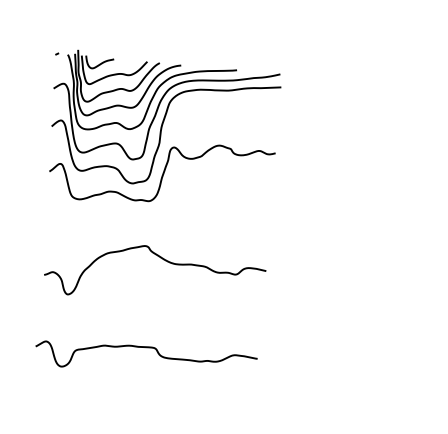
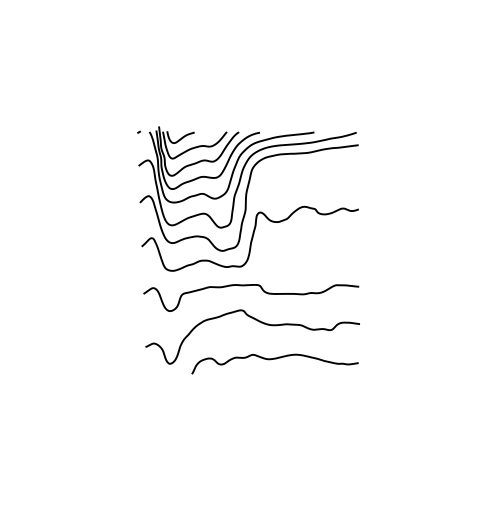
curve: (175, 299) -> (274, 359), added
curve: (143, 348) -> (247, 286), moved

